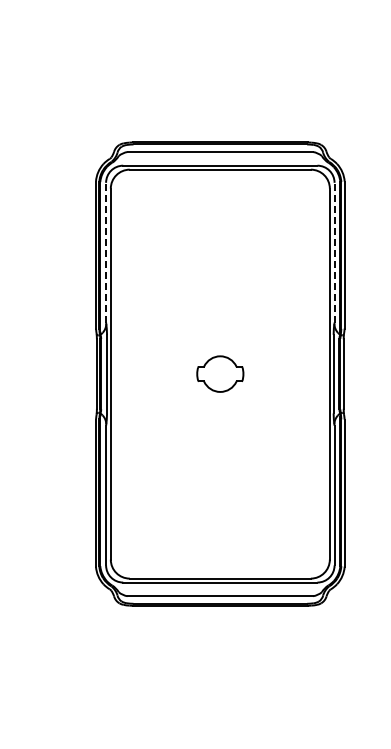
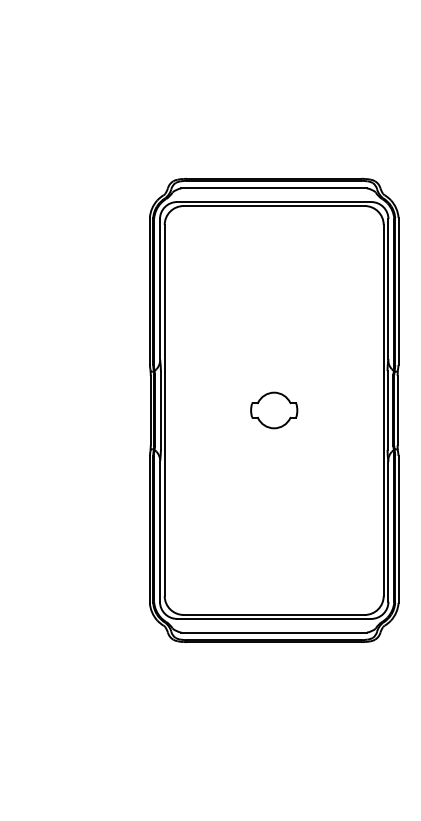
line: (106, 253) -> (160, 289), dashed -> solid
line: (334, 253) -> (388, 289), dashed -> solid

